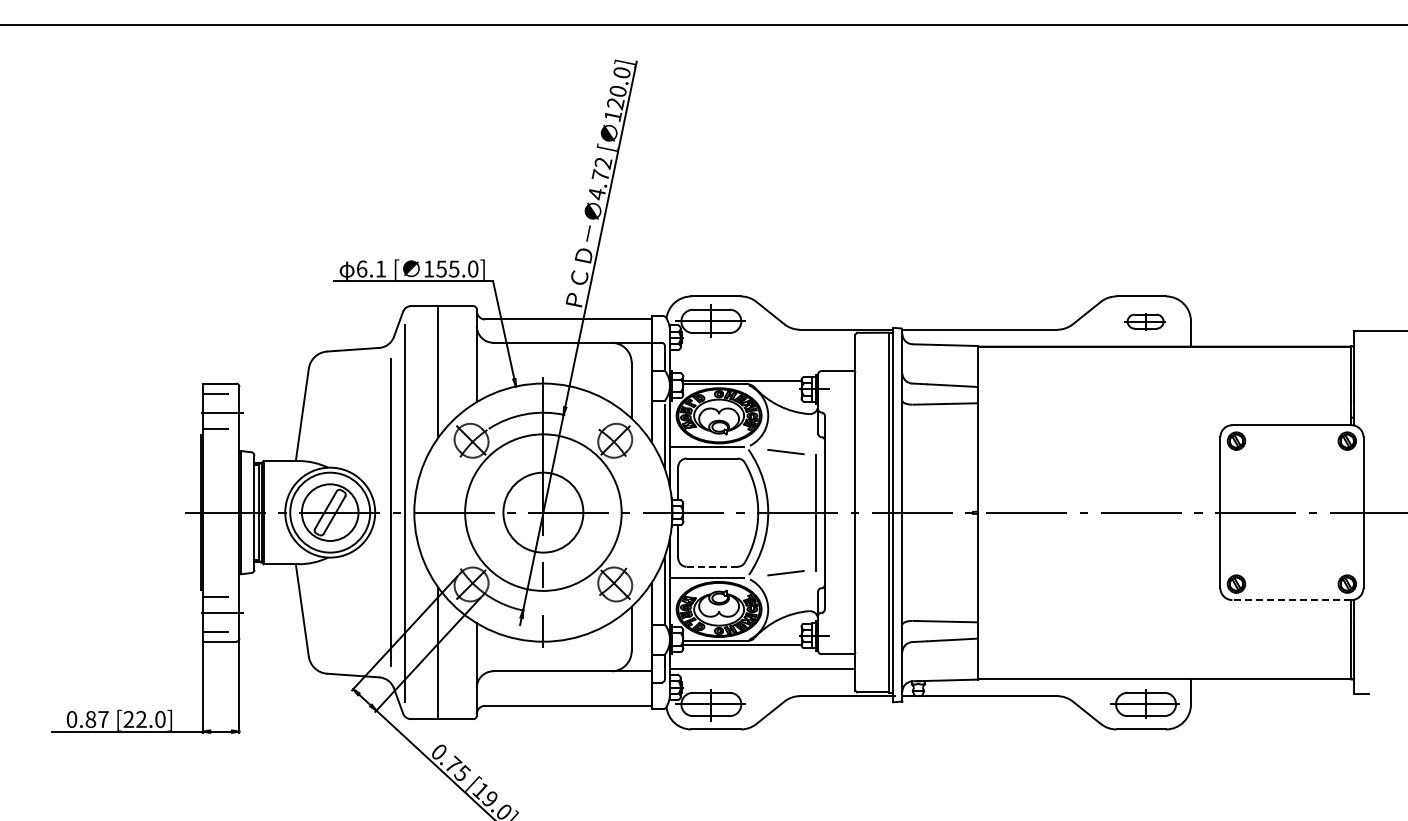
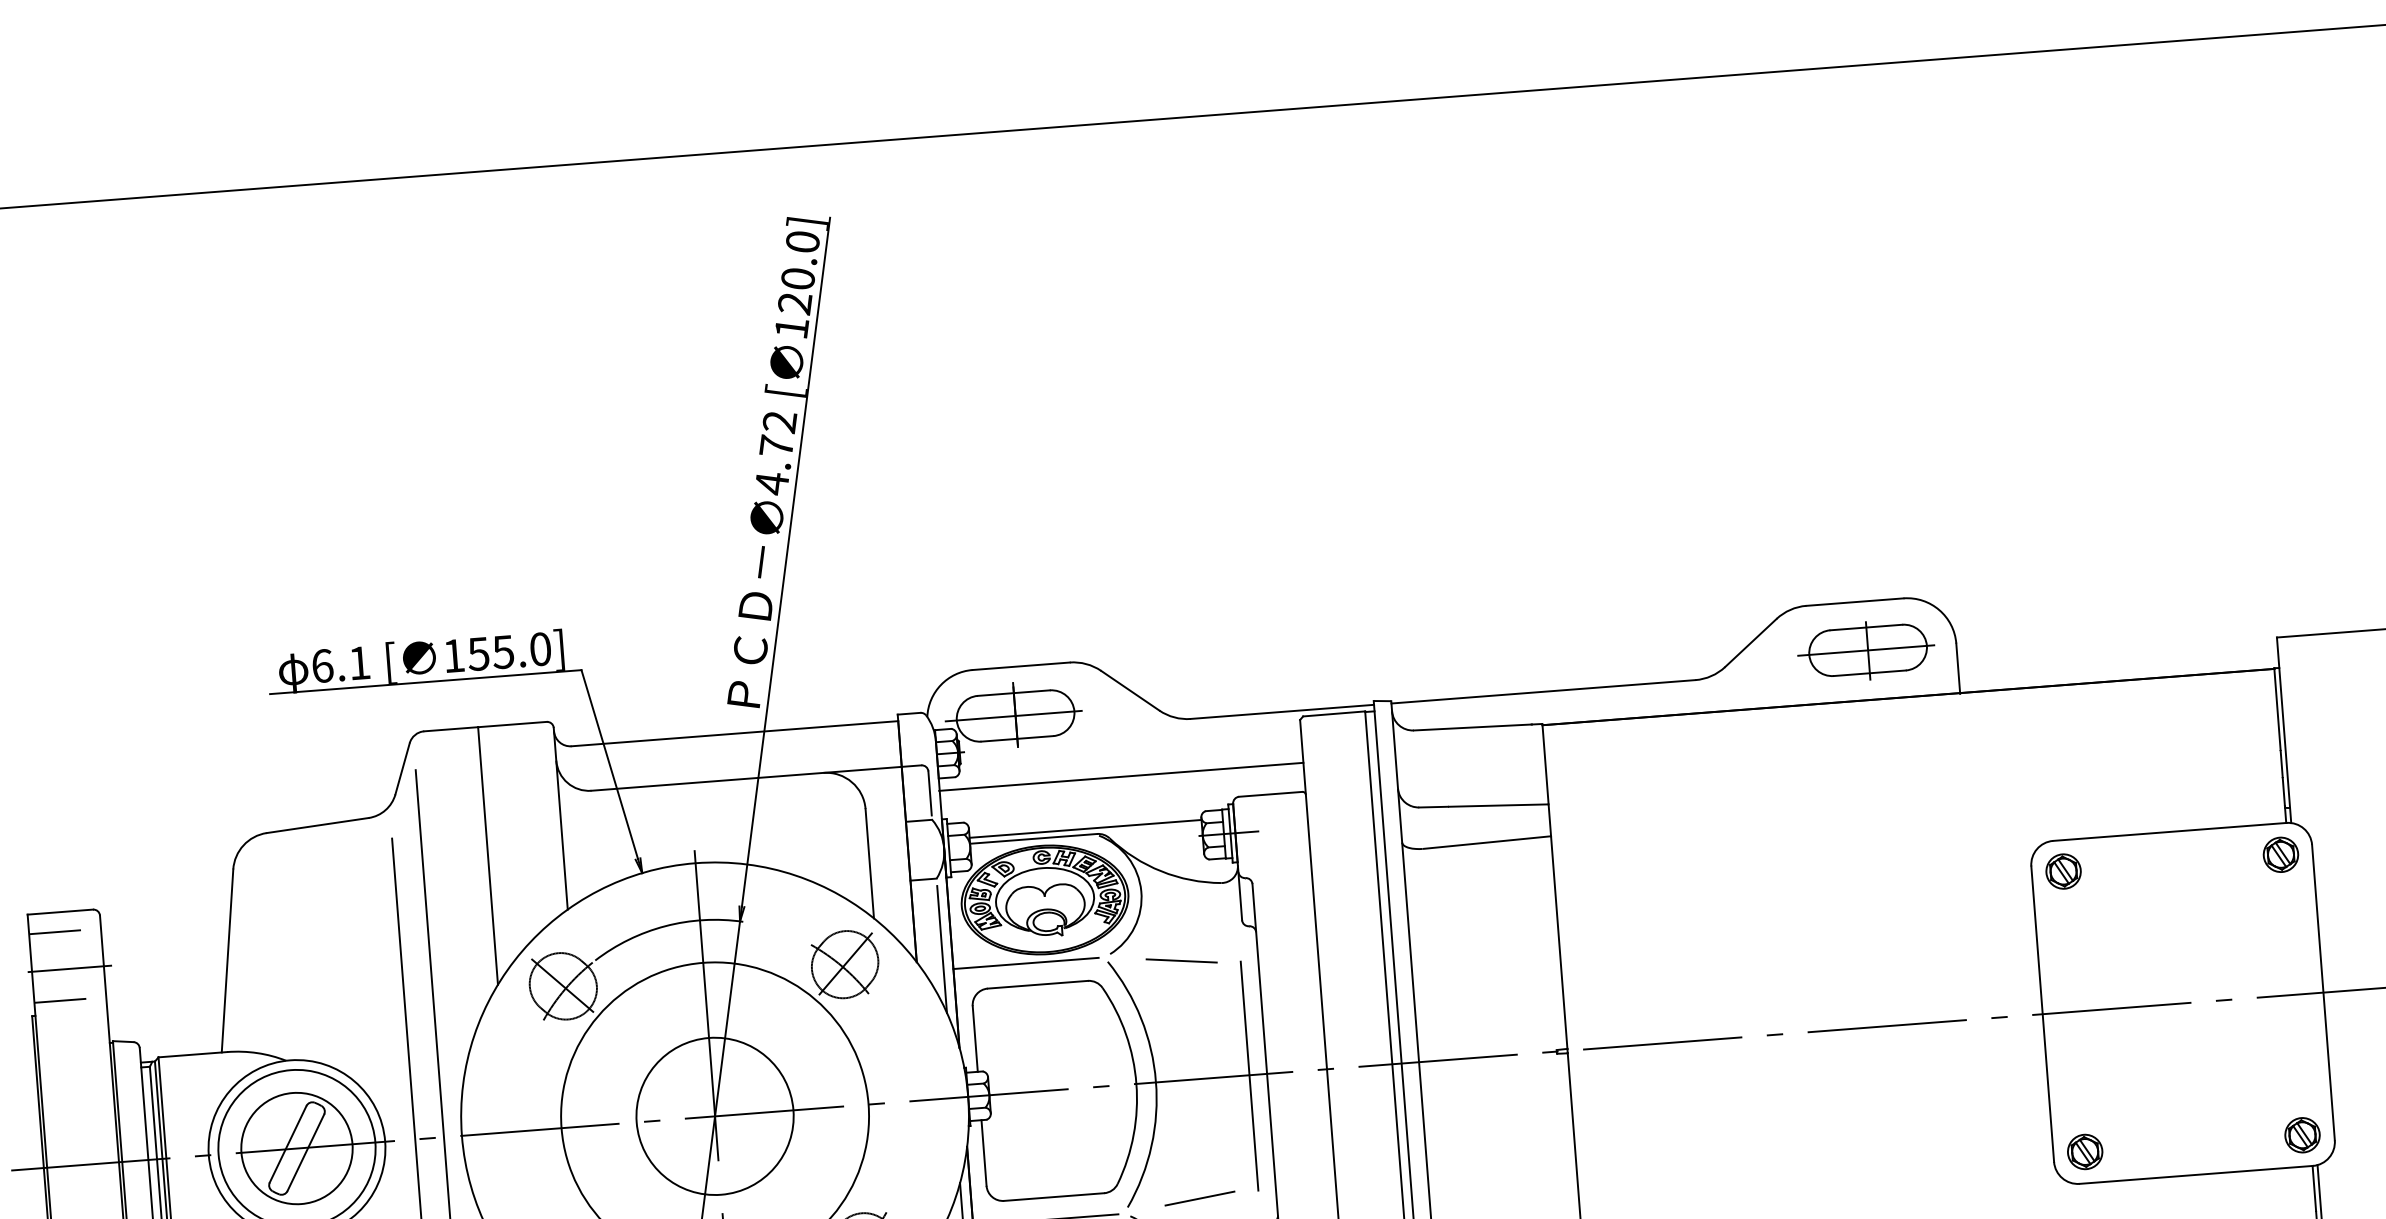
part: (1144, 321) -> (1865, 650), size x1.67
line: (762, 356) -> (1121, 777), added
line: (712, 566) -> (1054, 1196), dashed -> solid
line: (1291, 600) -> (2195, 1175), dashed -> solid

